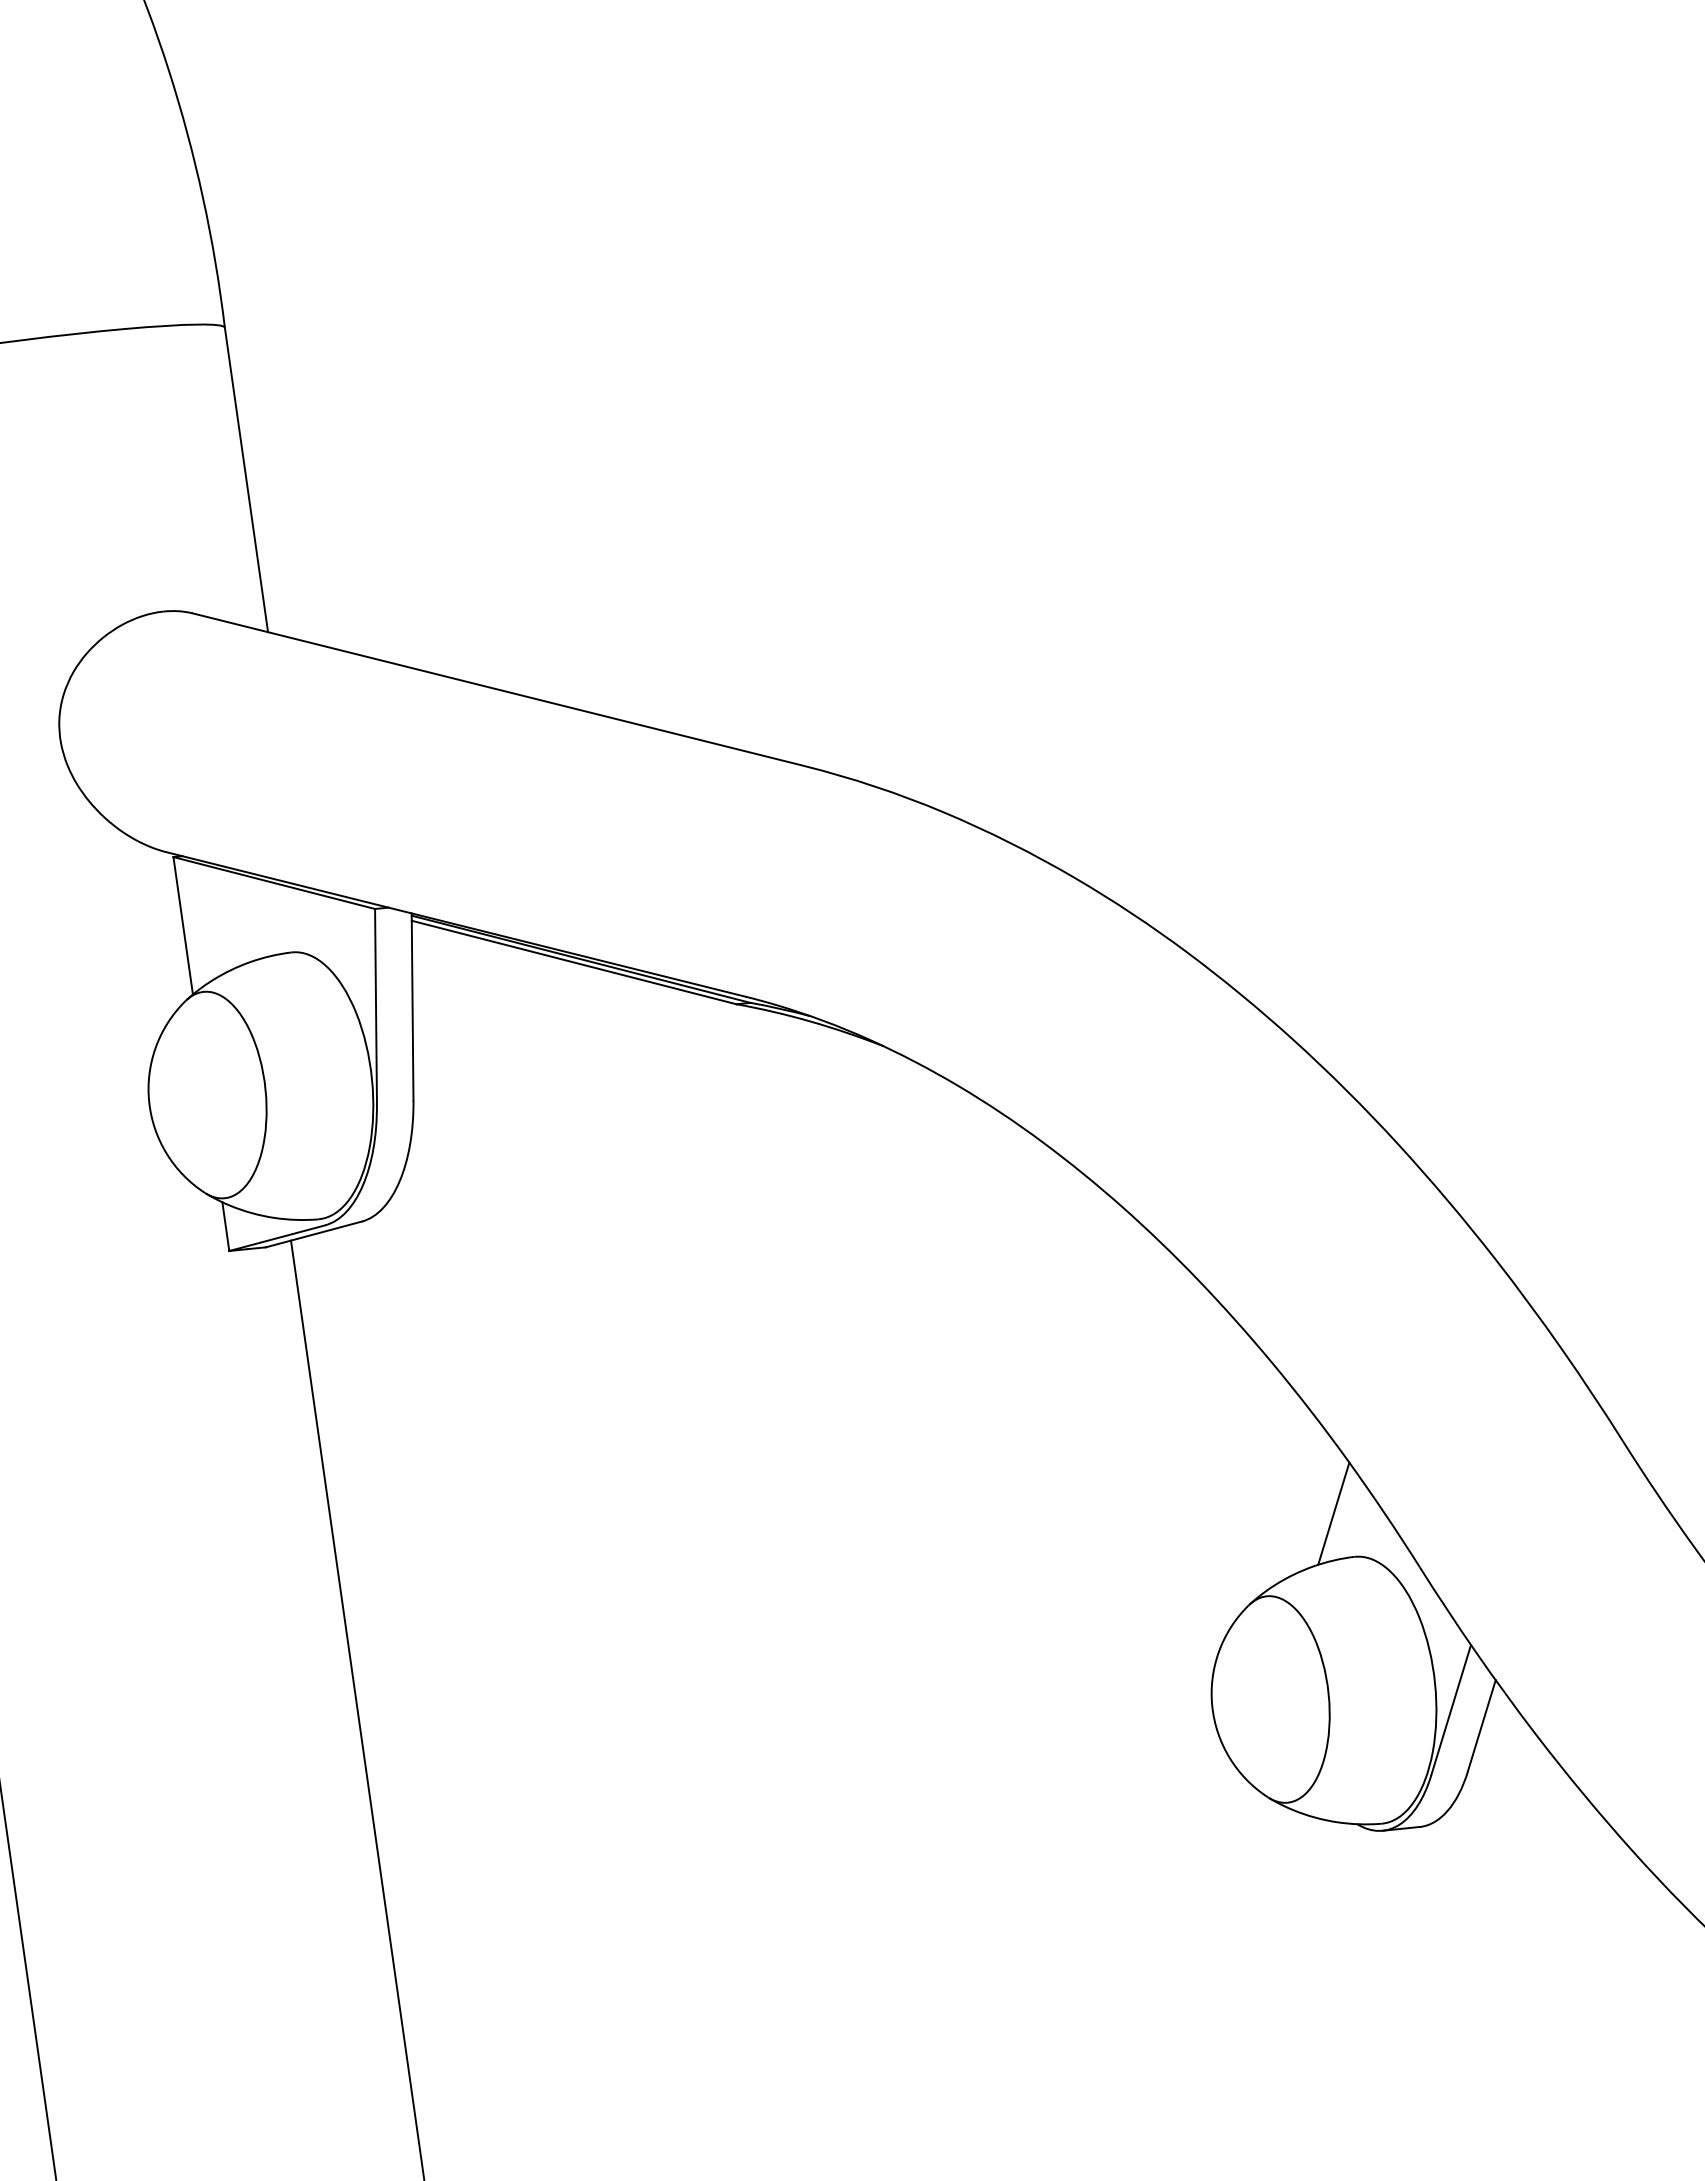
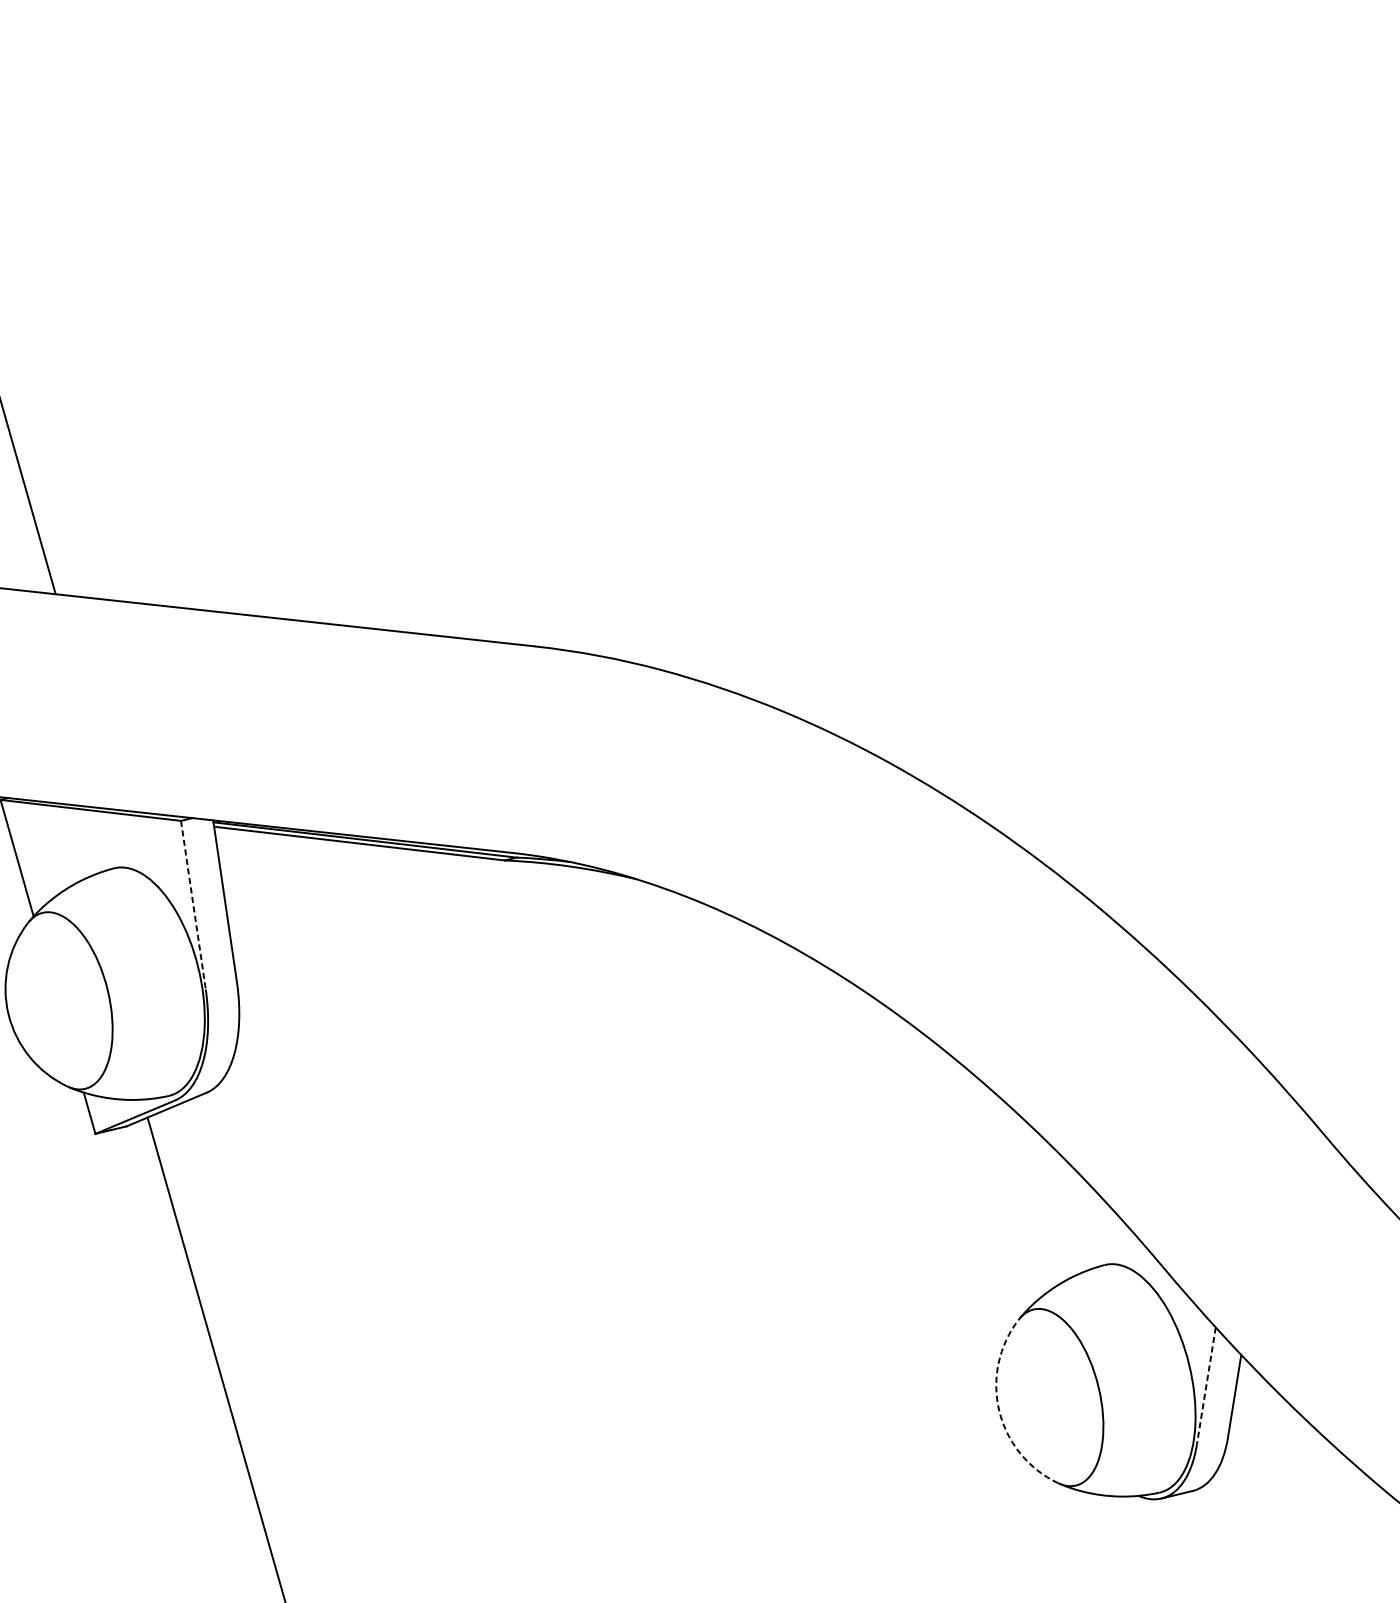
line: (376, 1006) -> (193, 905), solid -> dashed
line: (1333, 1513) -> (1081, 1230), removed
arc: (1212, 1706) -> (999, 1411), solid -> dashed
line: (1451, 1710) -> (1206, 1386), solid -> dashed

